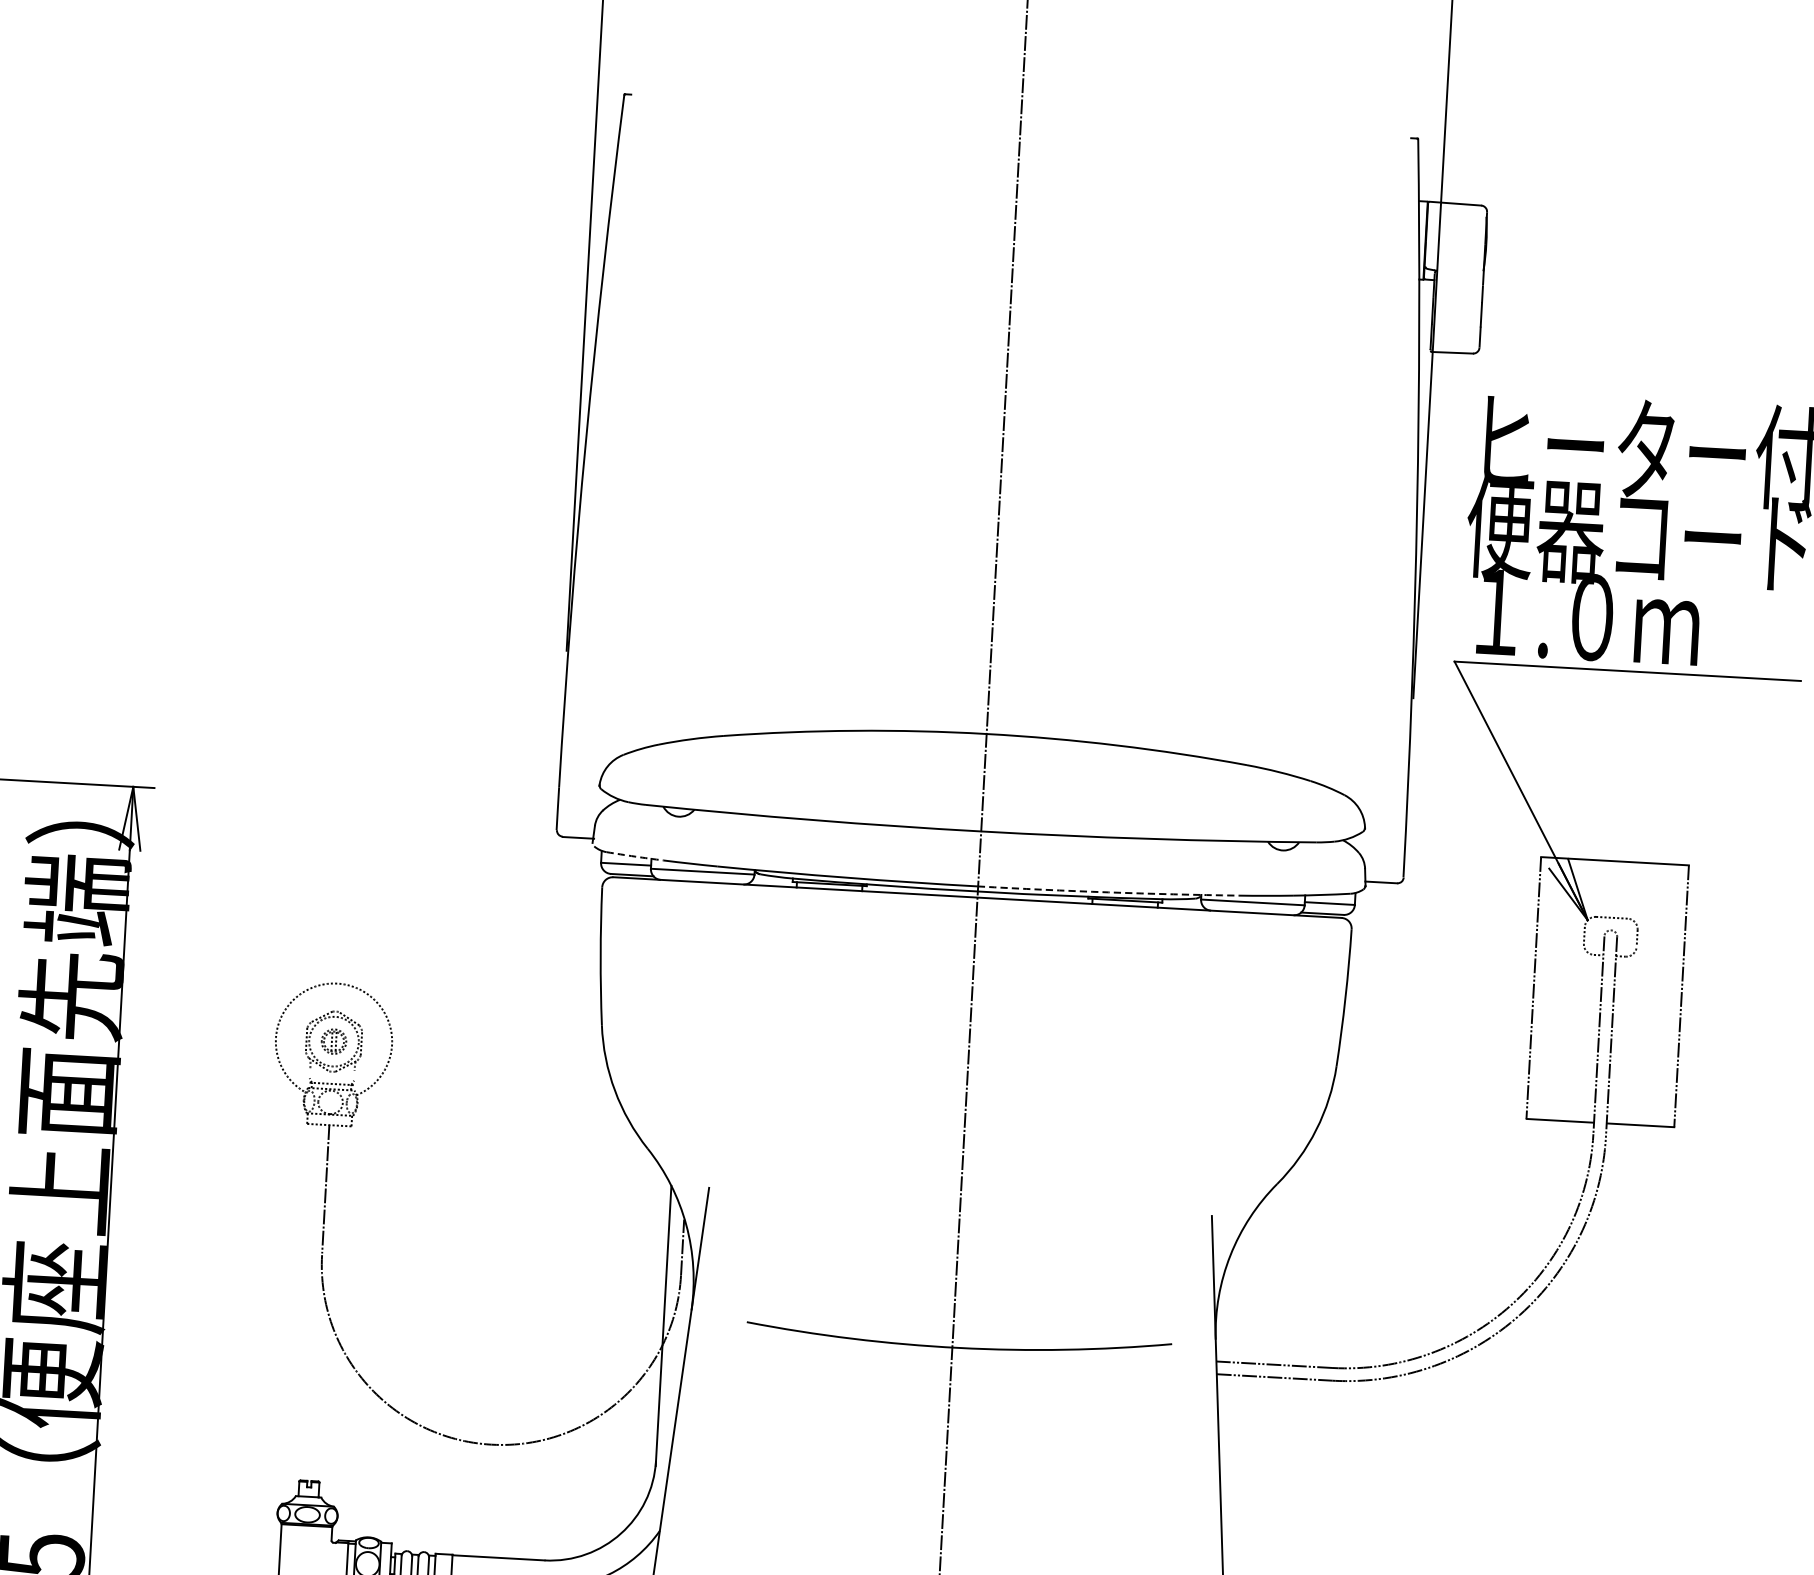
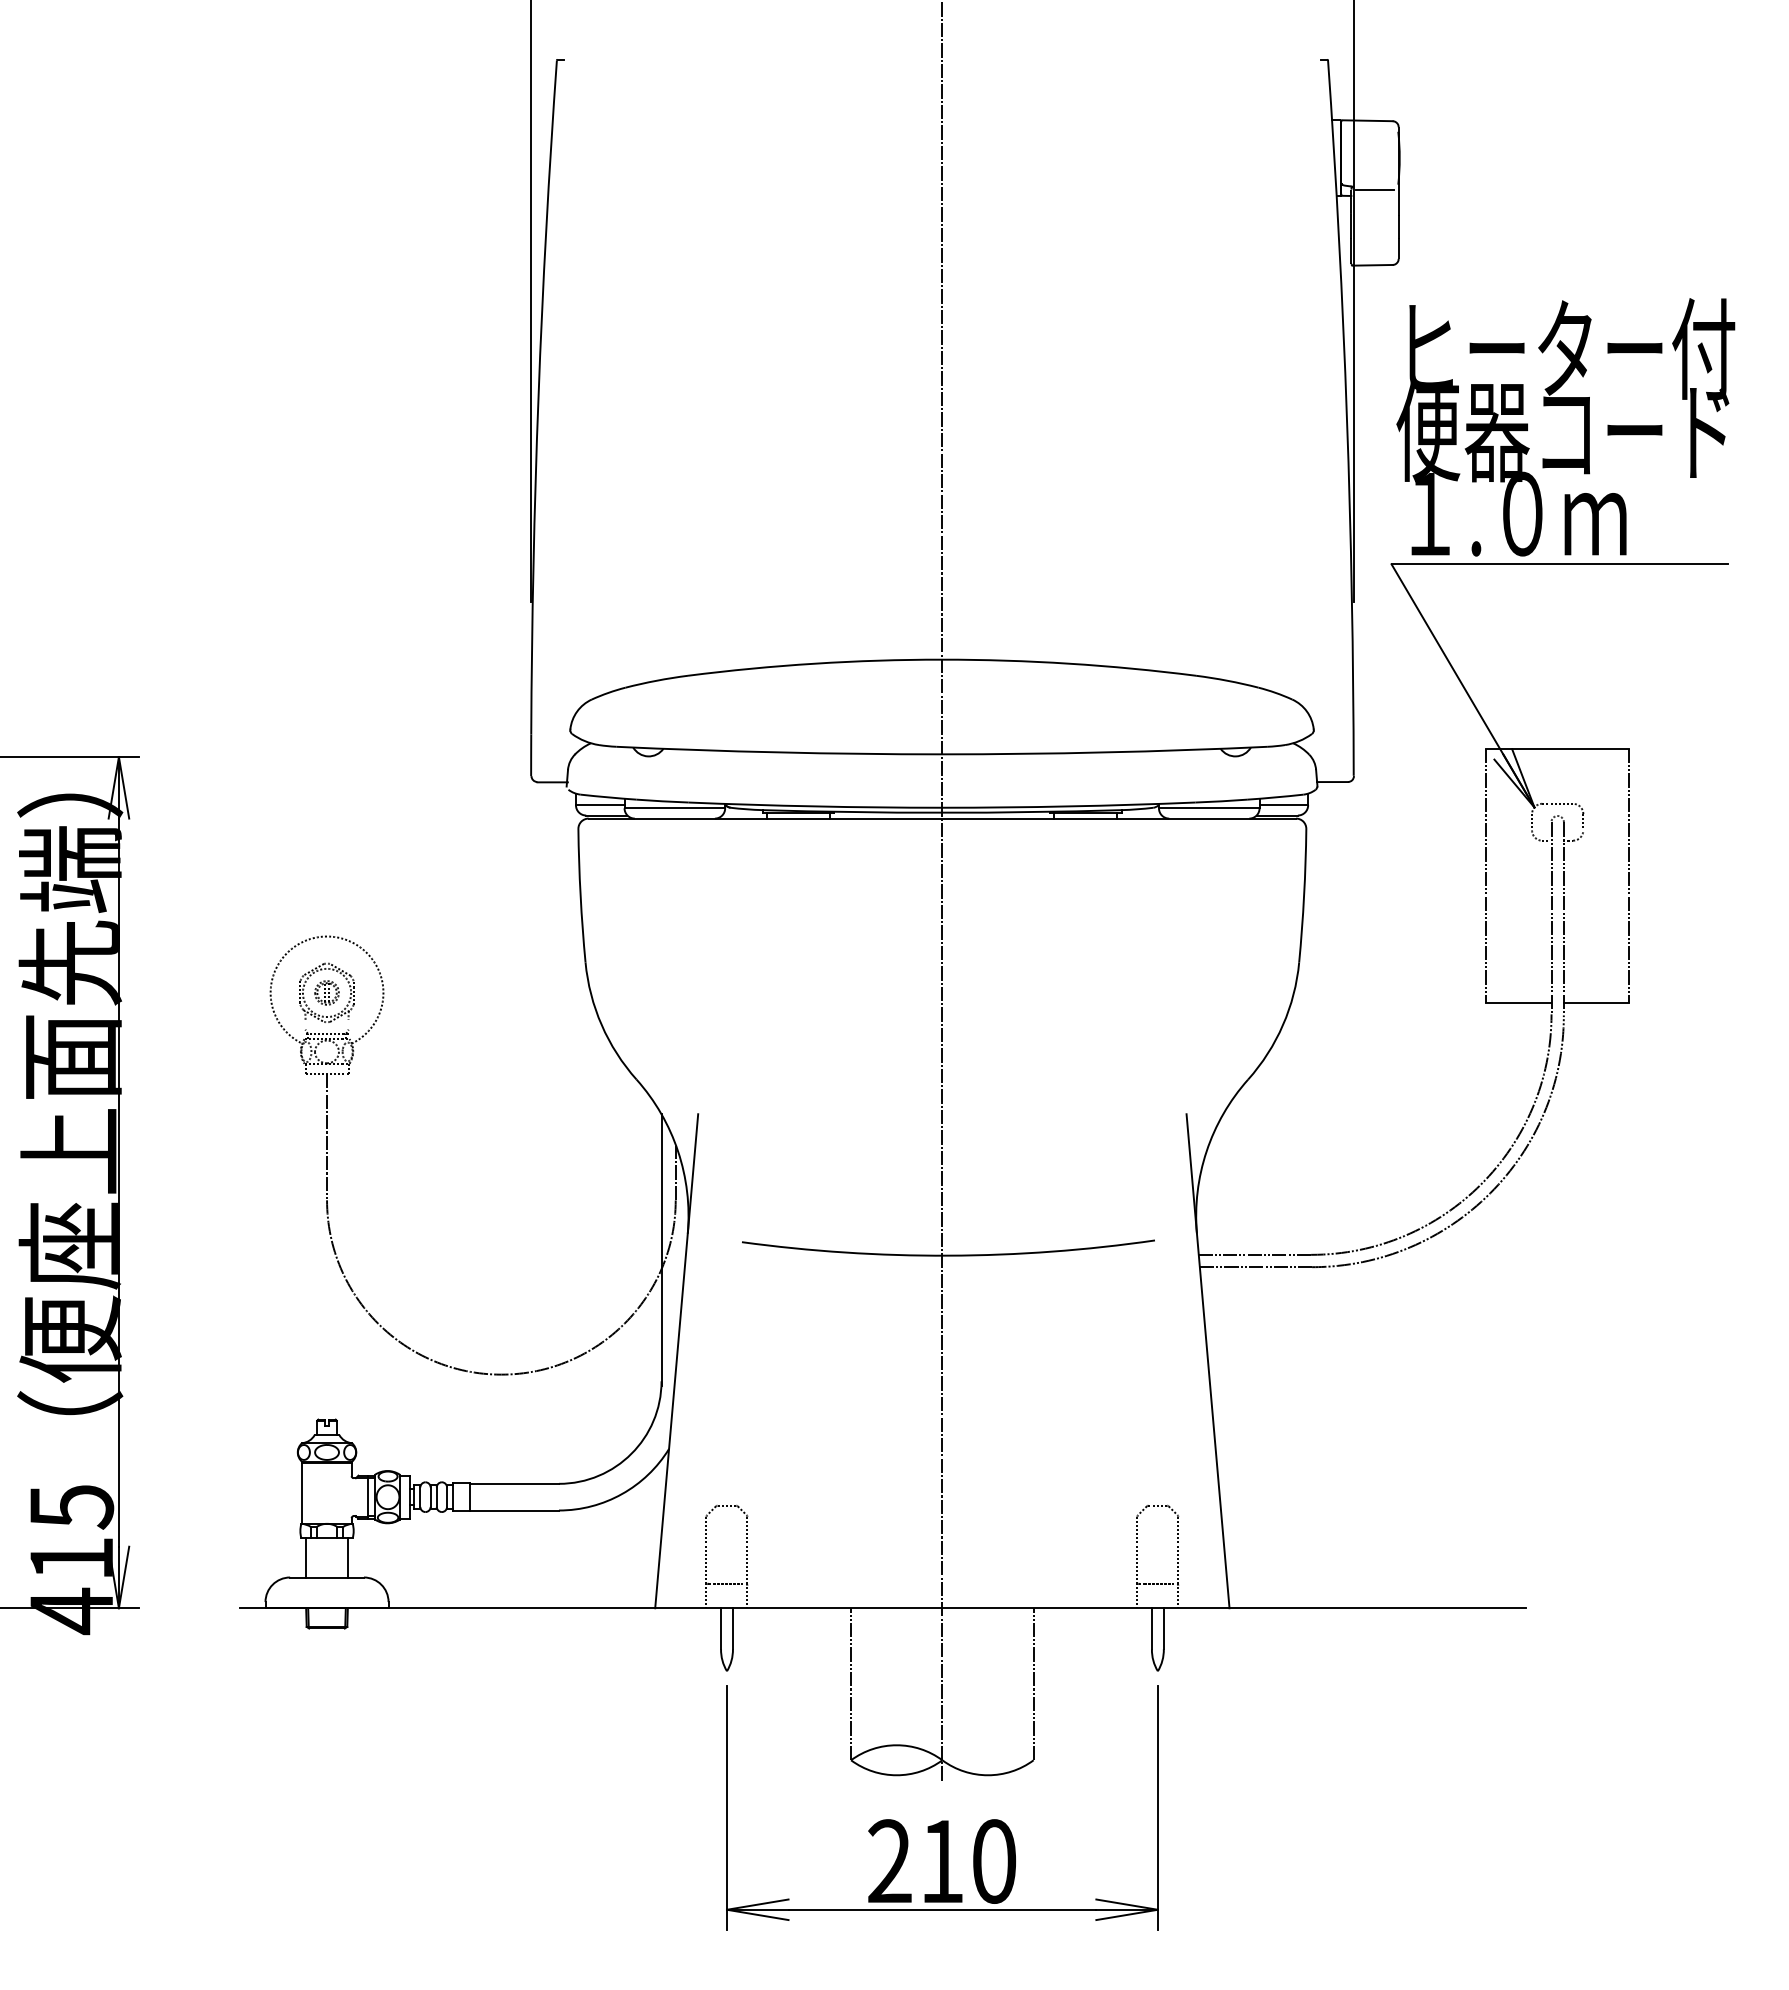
line: (1458, 275) -> (1374, 190), added
arc: (635, 856) -> (608, 797), dashed -> solid
arc: (1108, 892) -> (1068, 806), dashed -> solid

